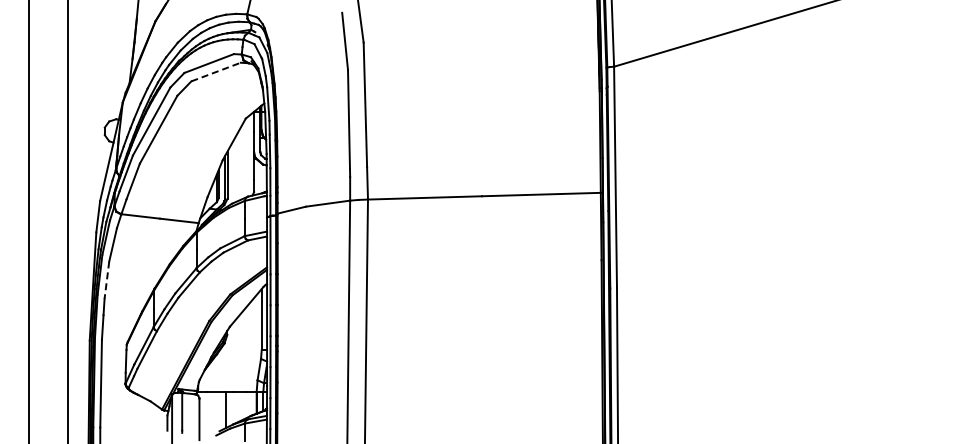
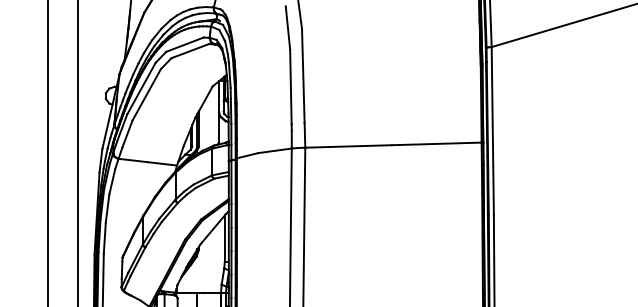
line: (216, 71) -> (190, 50), dashed -> solid
line: (106, 280) -> (107, 209), dashed -> solid

